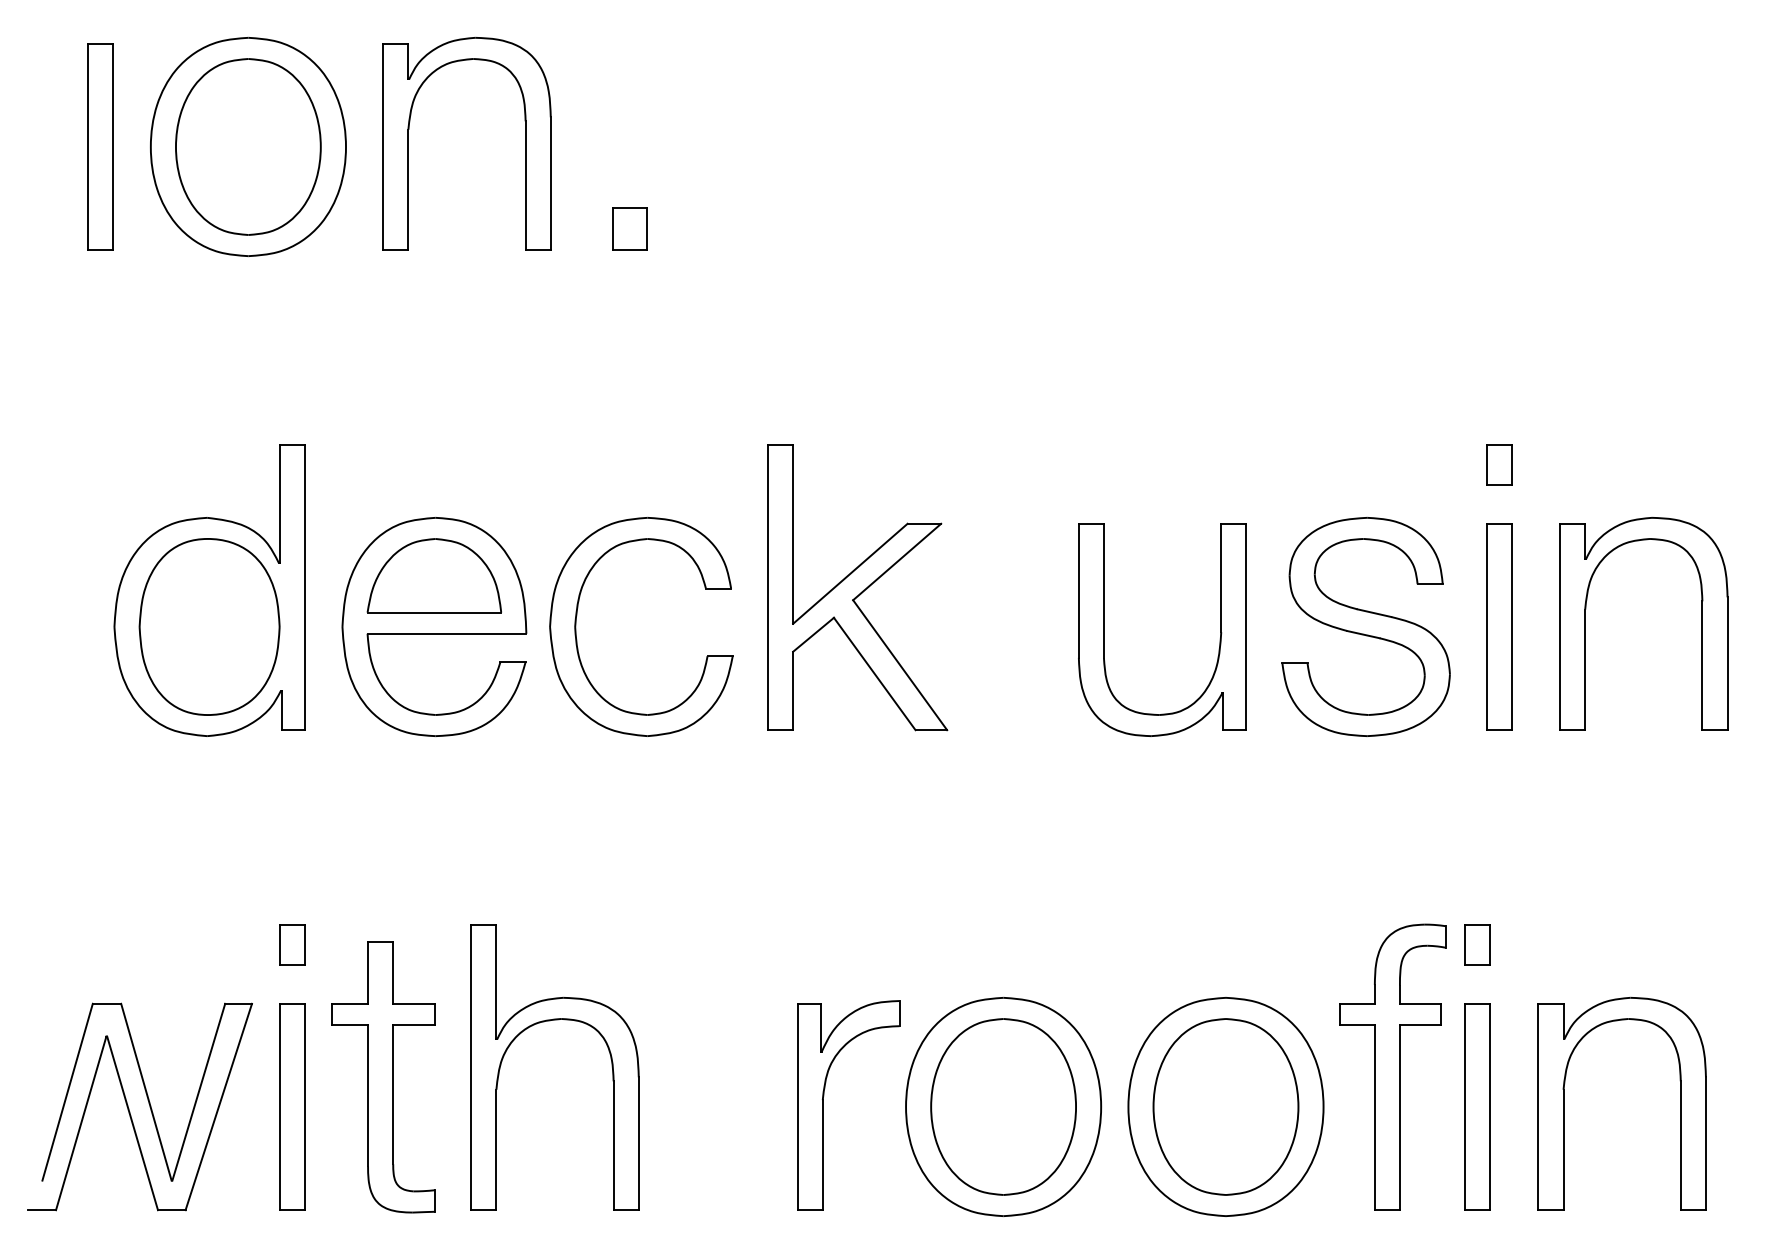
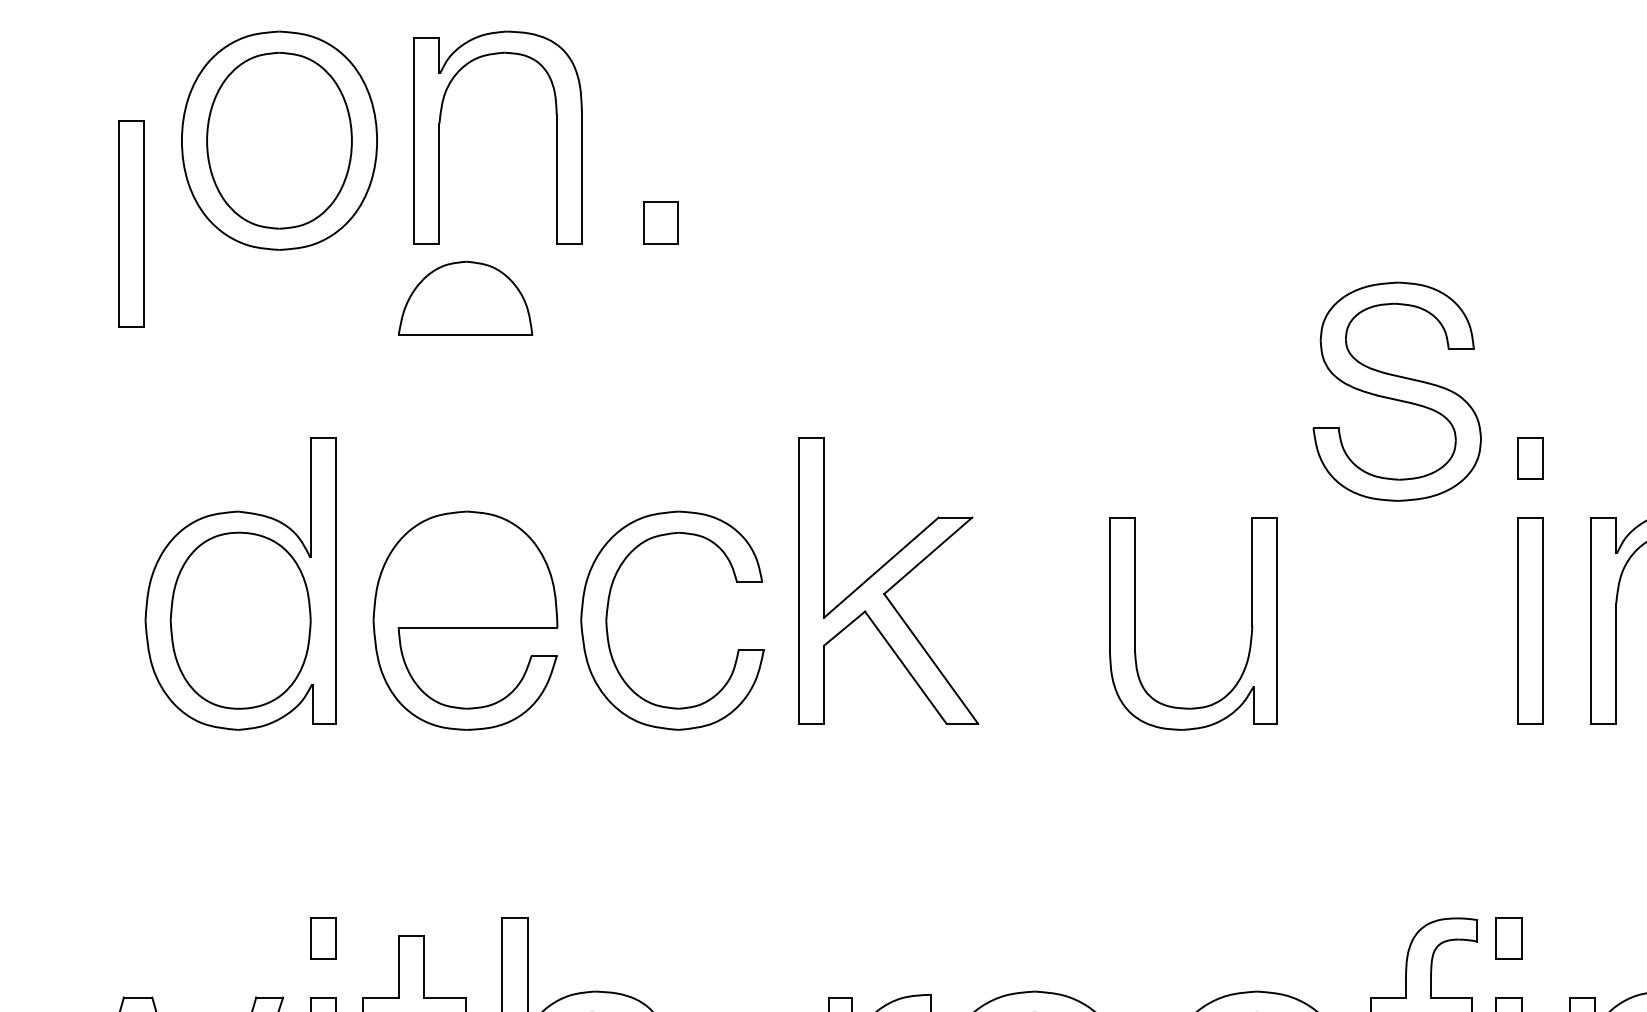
part: (100, 146) -> (131, 223), moved
part: (433, 575) -> (464, 298), moved
part: (1365, 626) -> (1396, 391), moved

